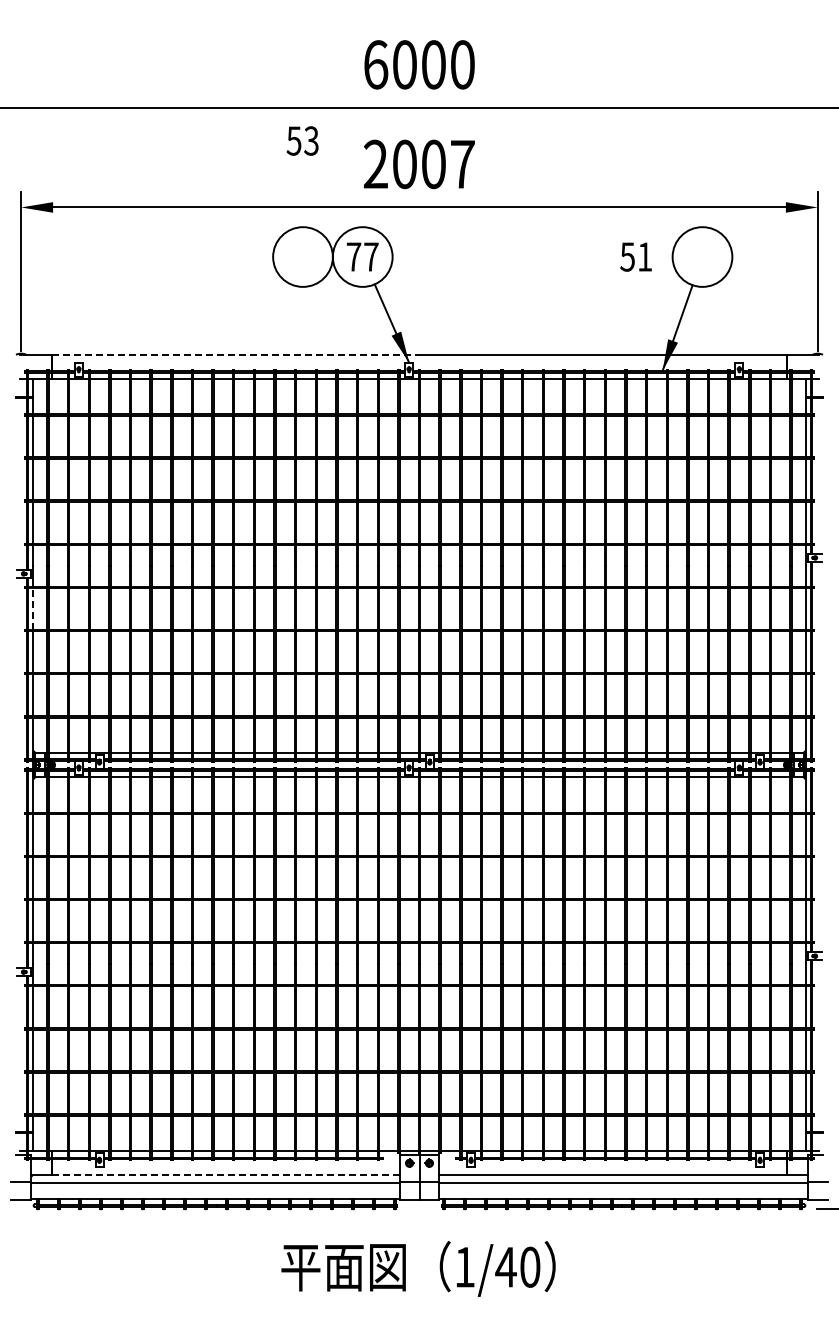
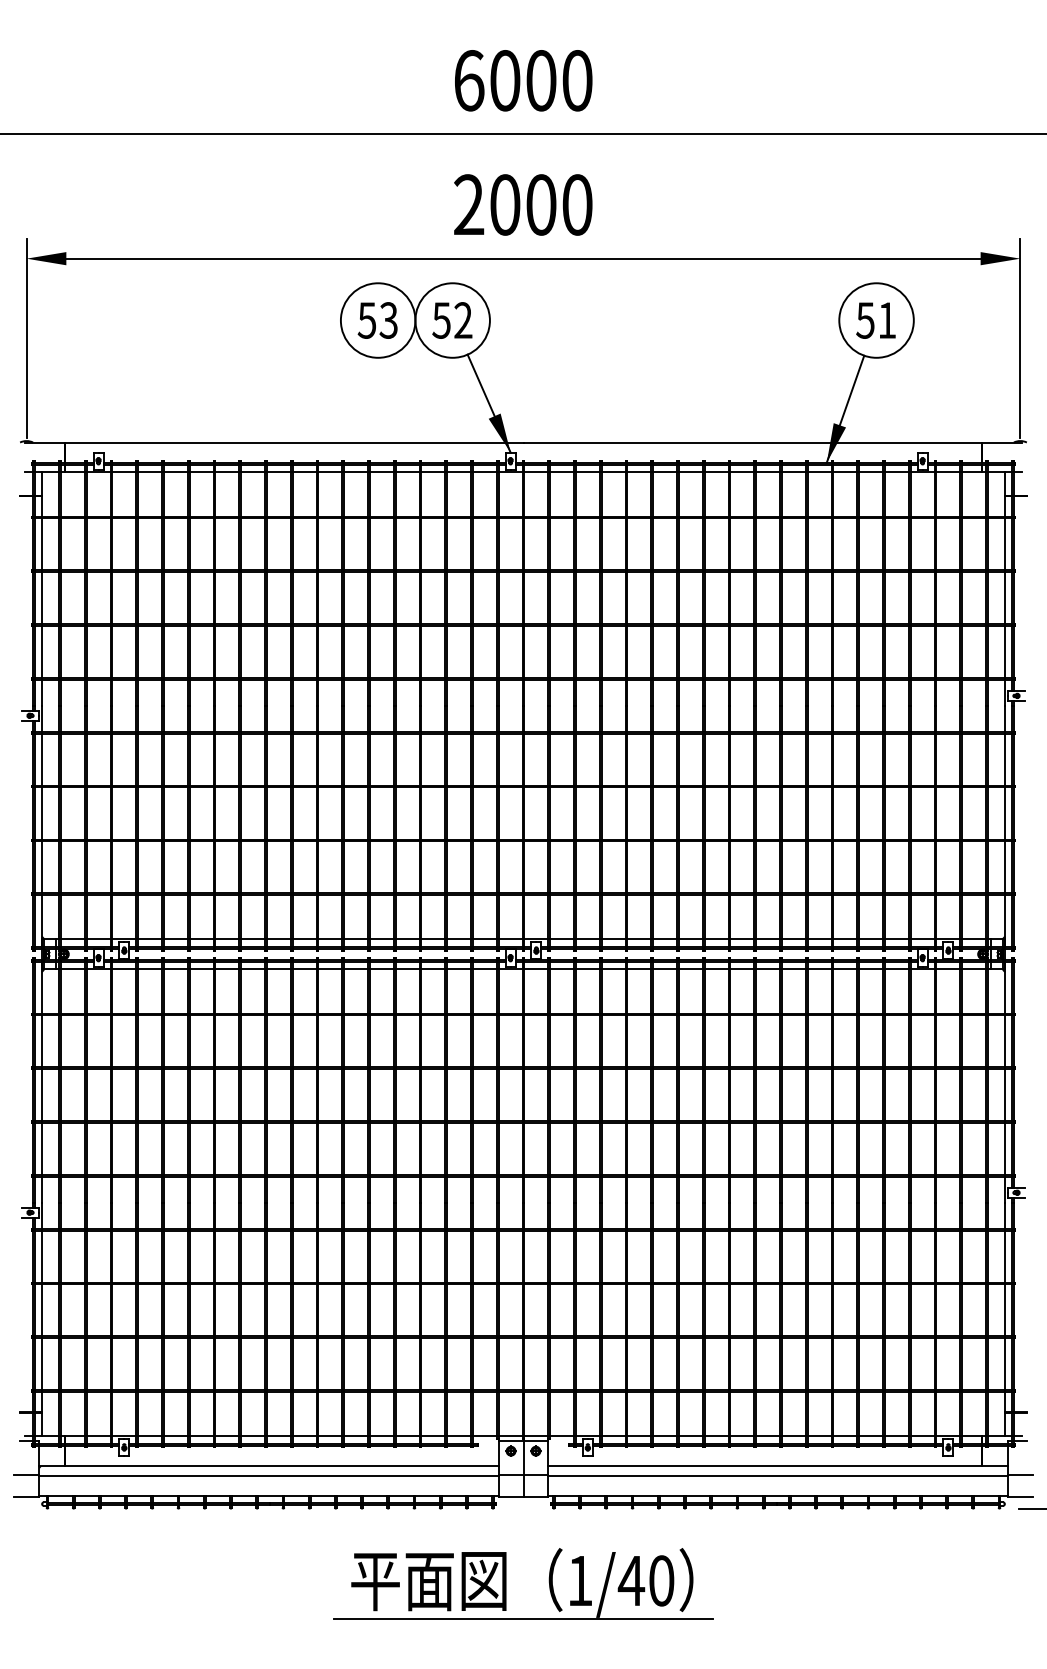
text: (302, 140) -> (377, 319), moved
text: (462, 164) -> (577, 205), 2007 -> 2000
text: (362, 256) -> (452, 319), 77 -> 52
text: (635, 256) -> (875, 319), moved
line: (235, 354) -> (293, 442), dashed -> solid
line: (33, 609) -> (41, 760), dashed -> solid
line: (225, 1175) -> (281, 1466), dashed -> solid
line: (419, 1297) -> (523, 1618), added

